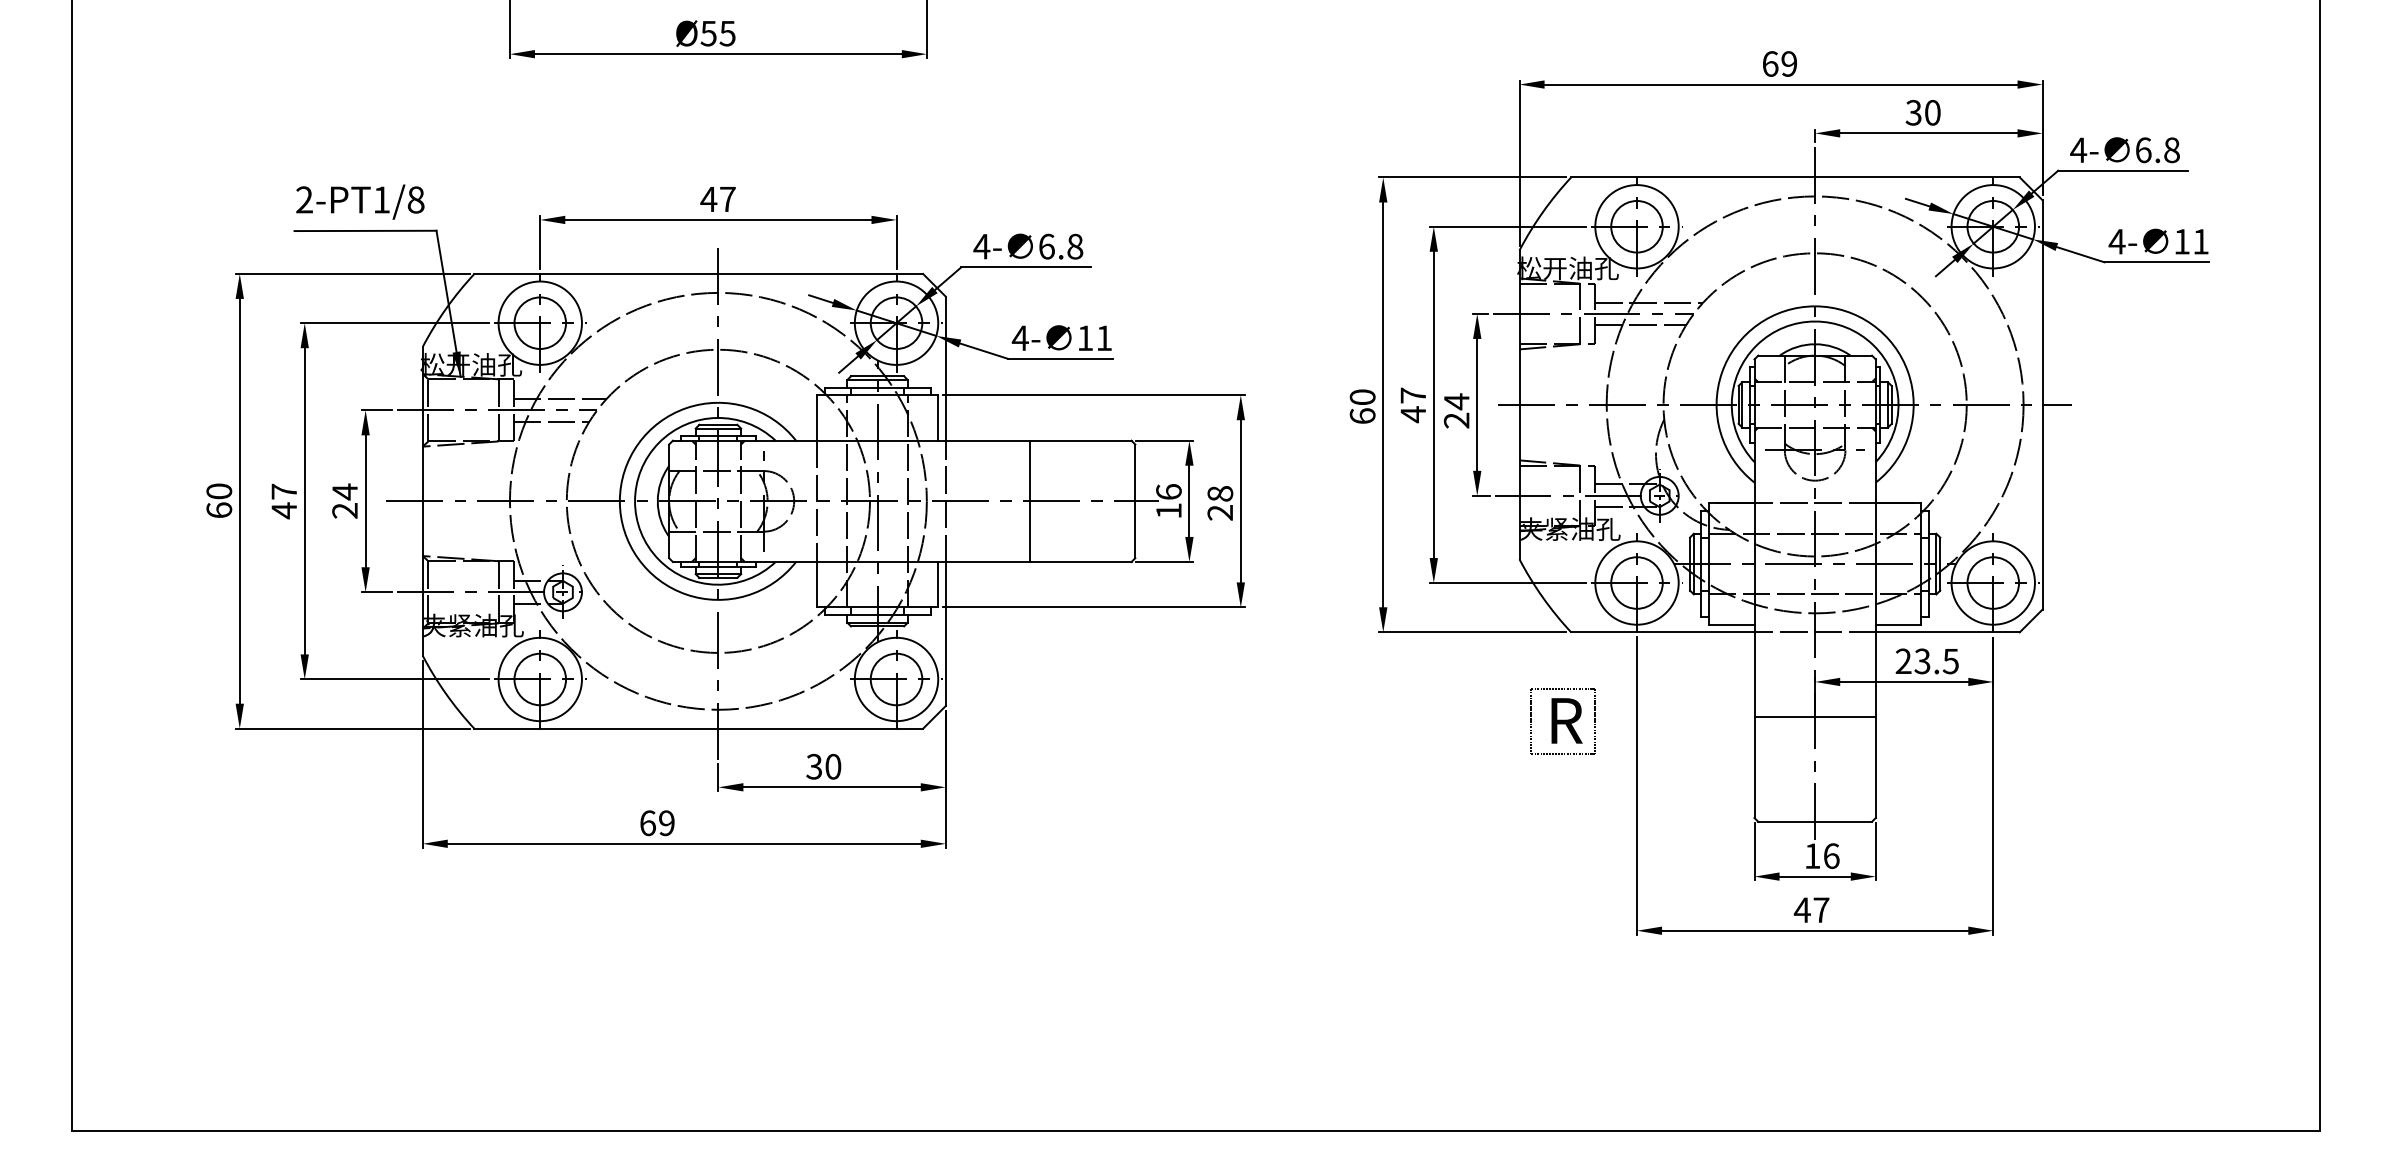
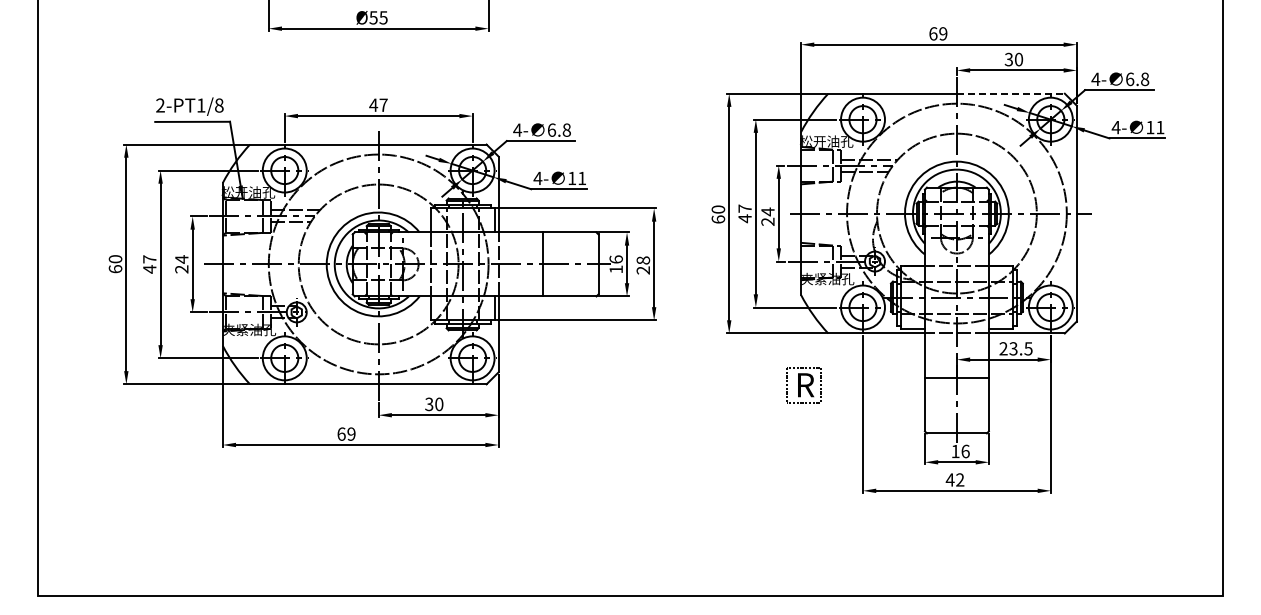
line: (1916, 177) -> (1010, 93), solid -> dashed
part: (1562, 721) -> (803, 385), moved
text: (1821, 909) -> (960, 479), 47 -> 42

